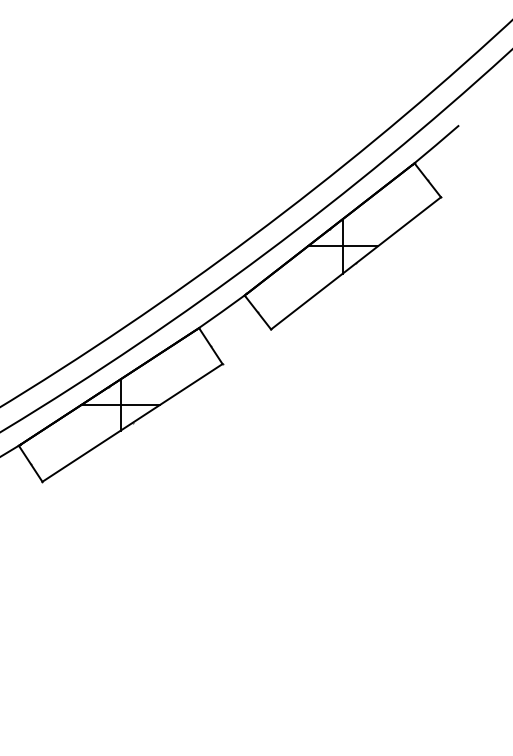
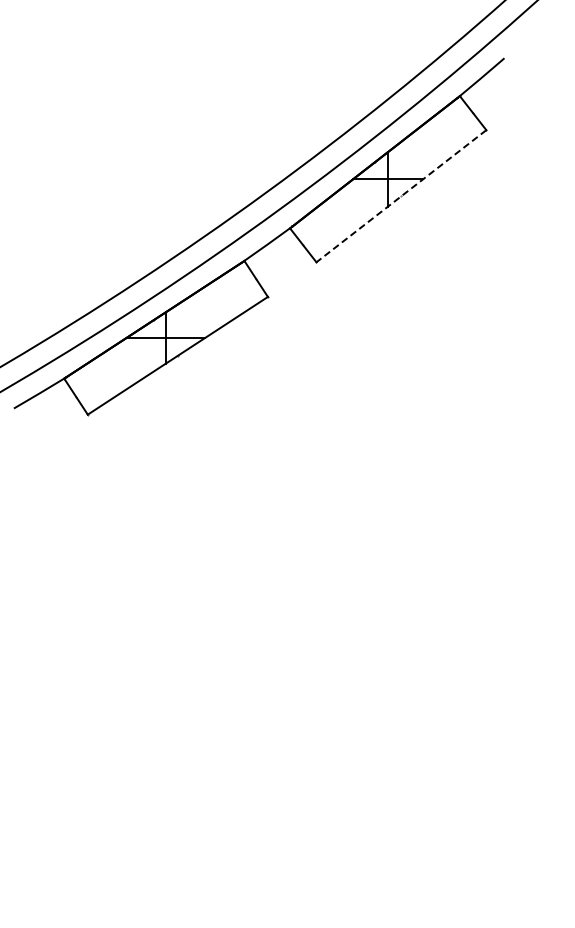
line: (356, 263) -> (401, 196), solid -> dashed

